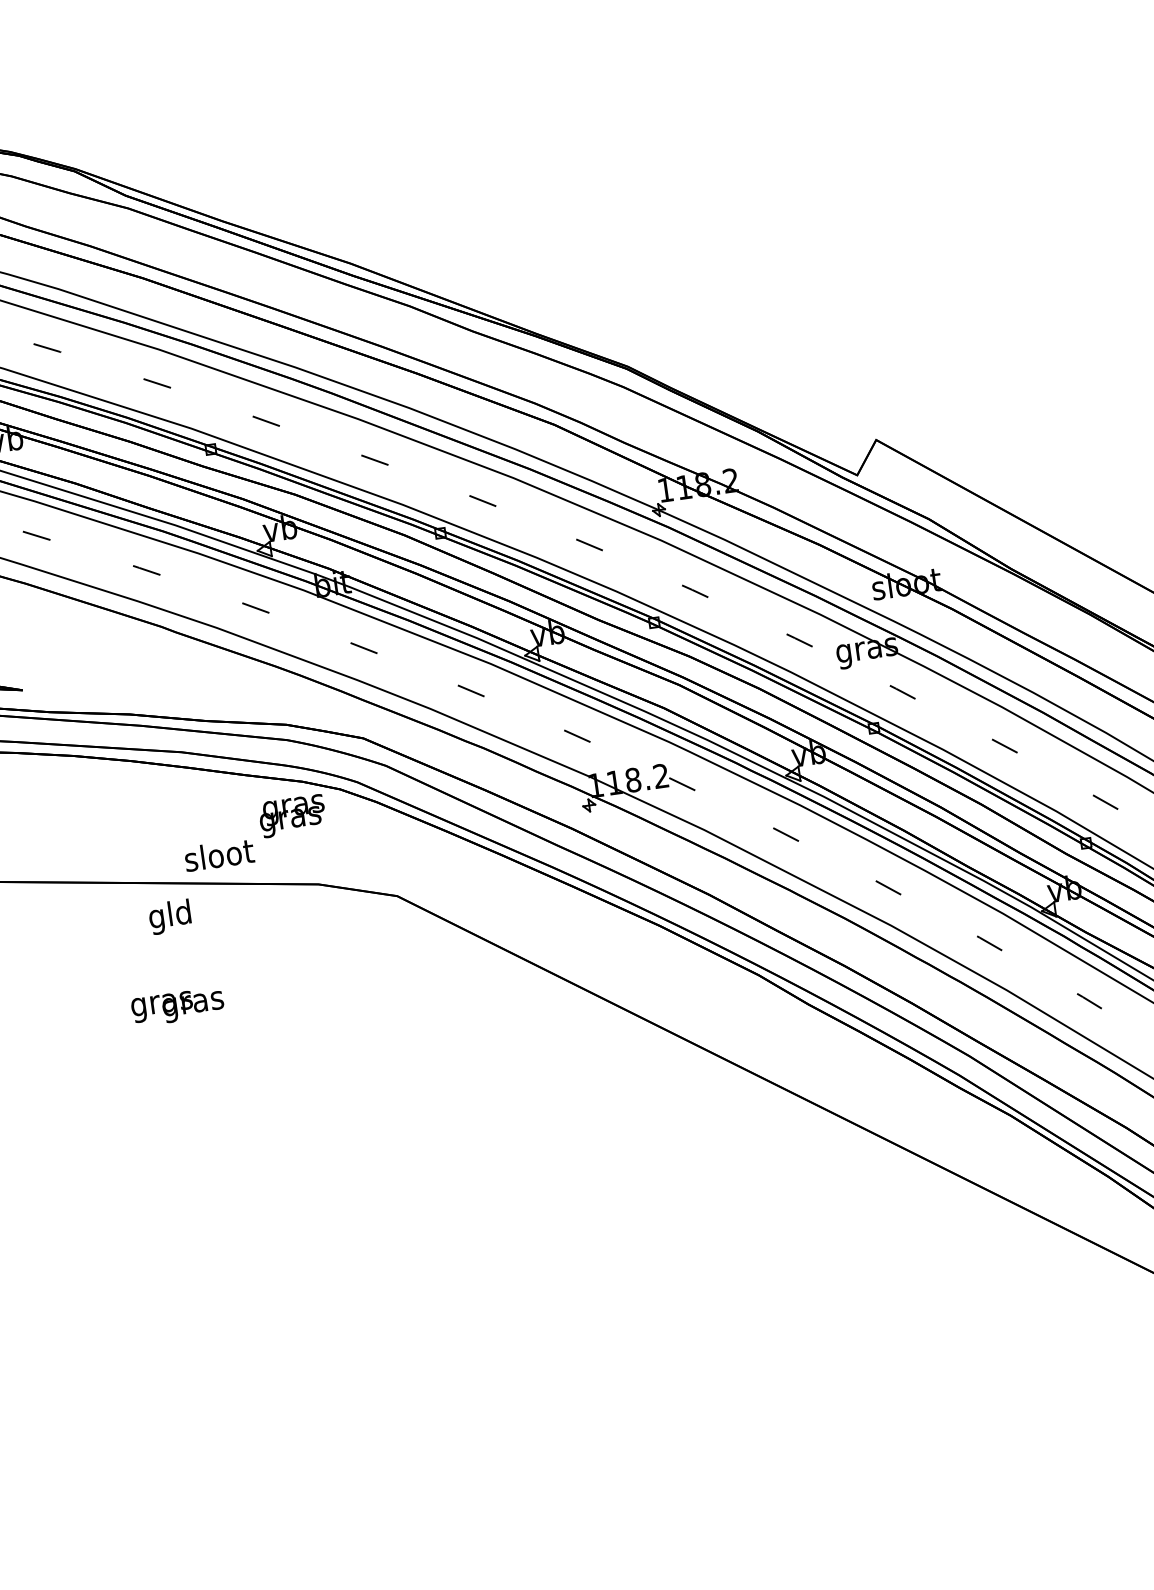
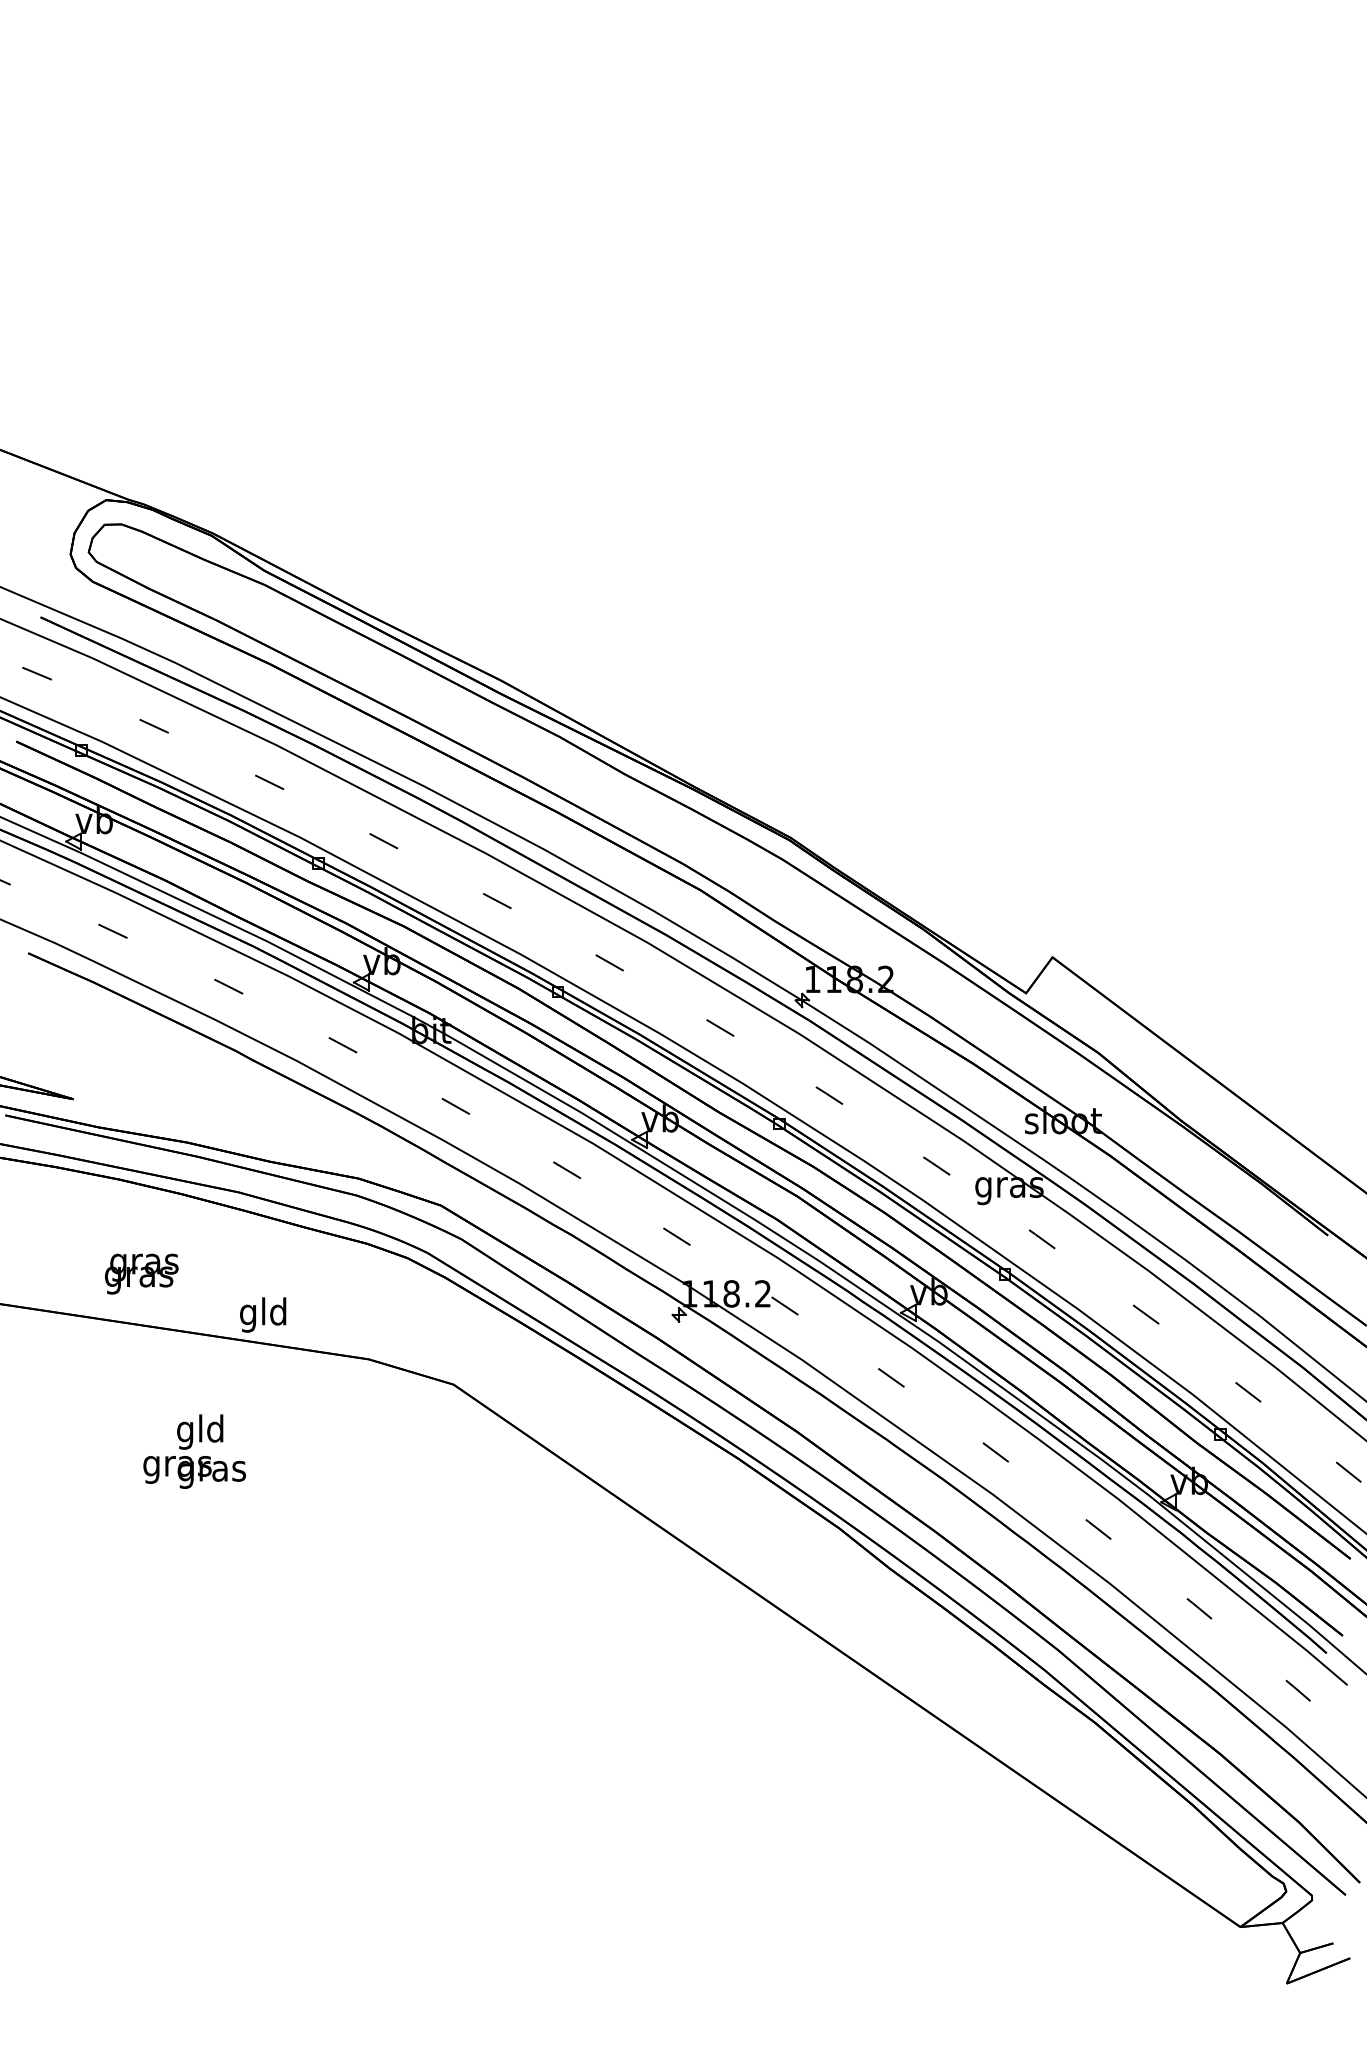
text: (292, 815) -> (141, 1273), moved
text: (219, 857) -> (263, 1314), sloot -> gld
text: (170, 916) -> (200, 1431), moved

